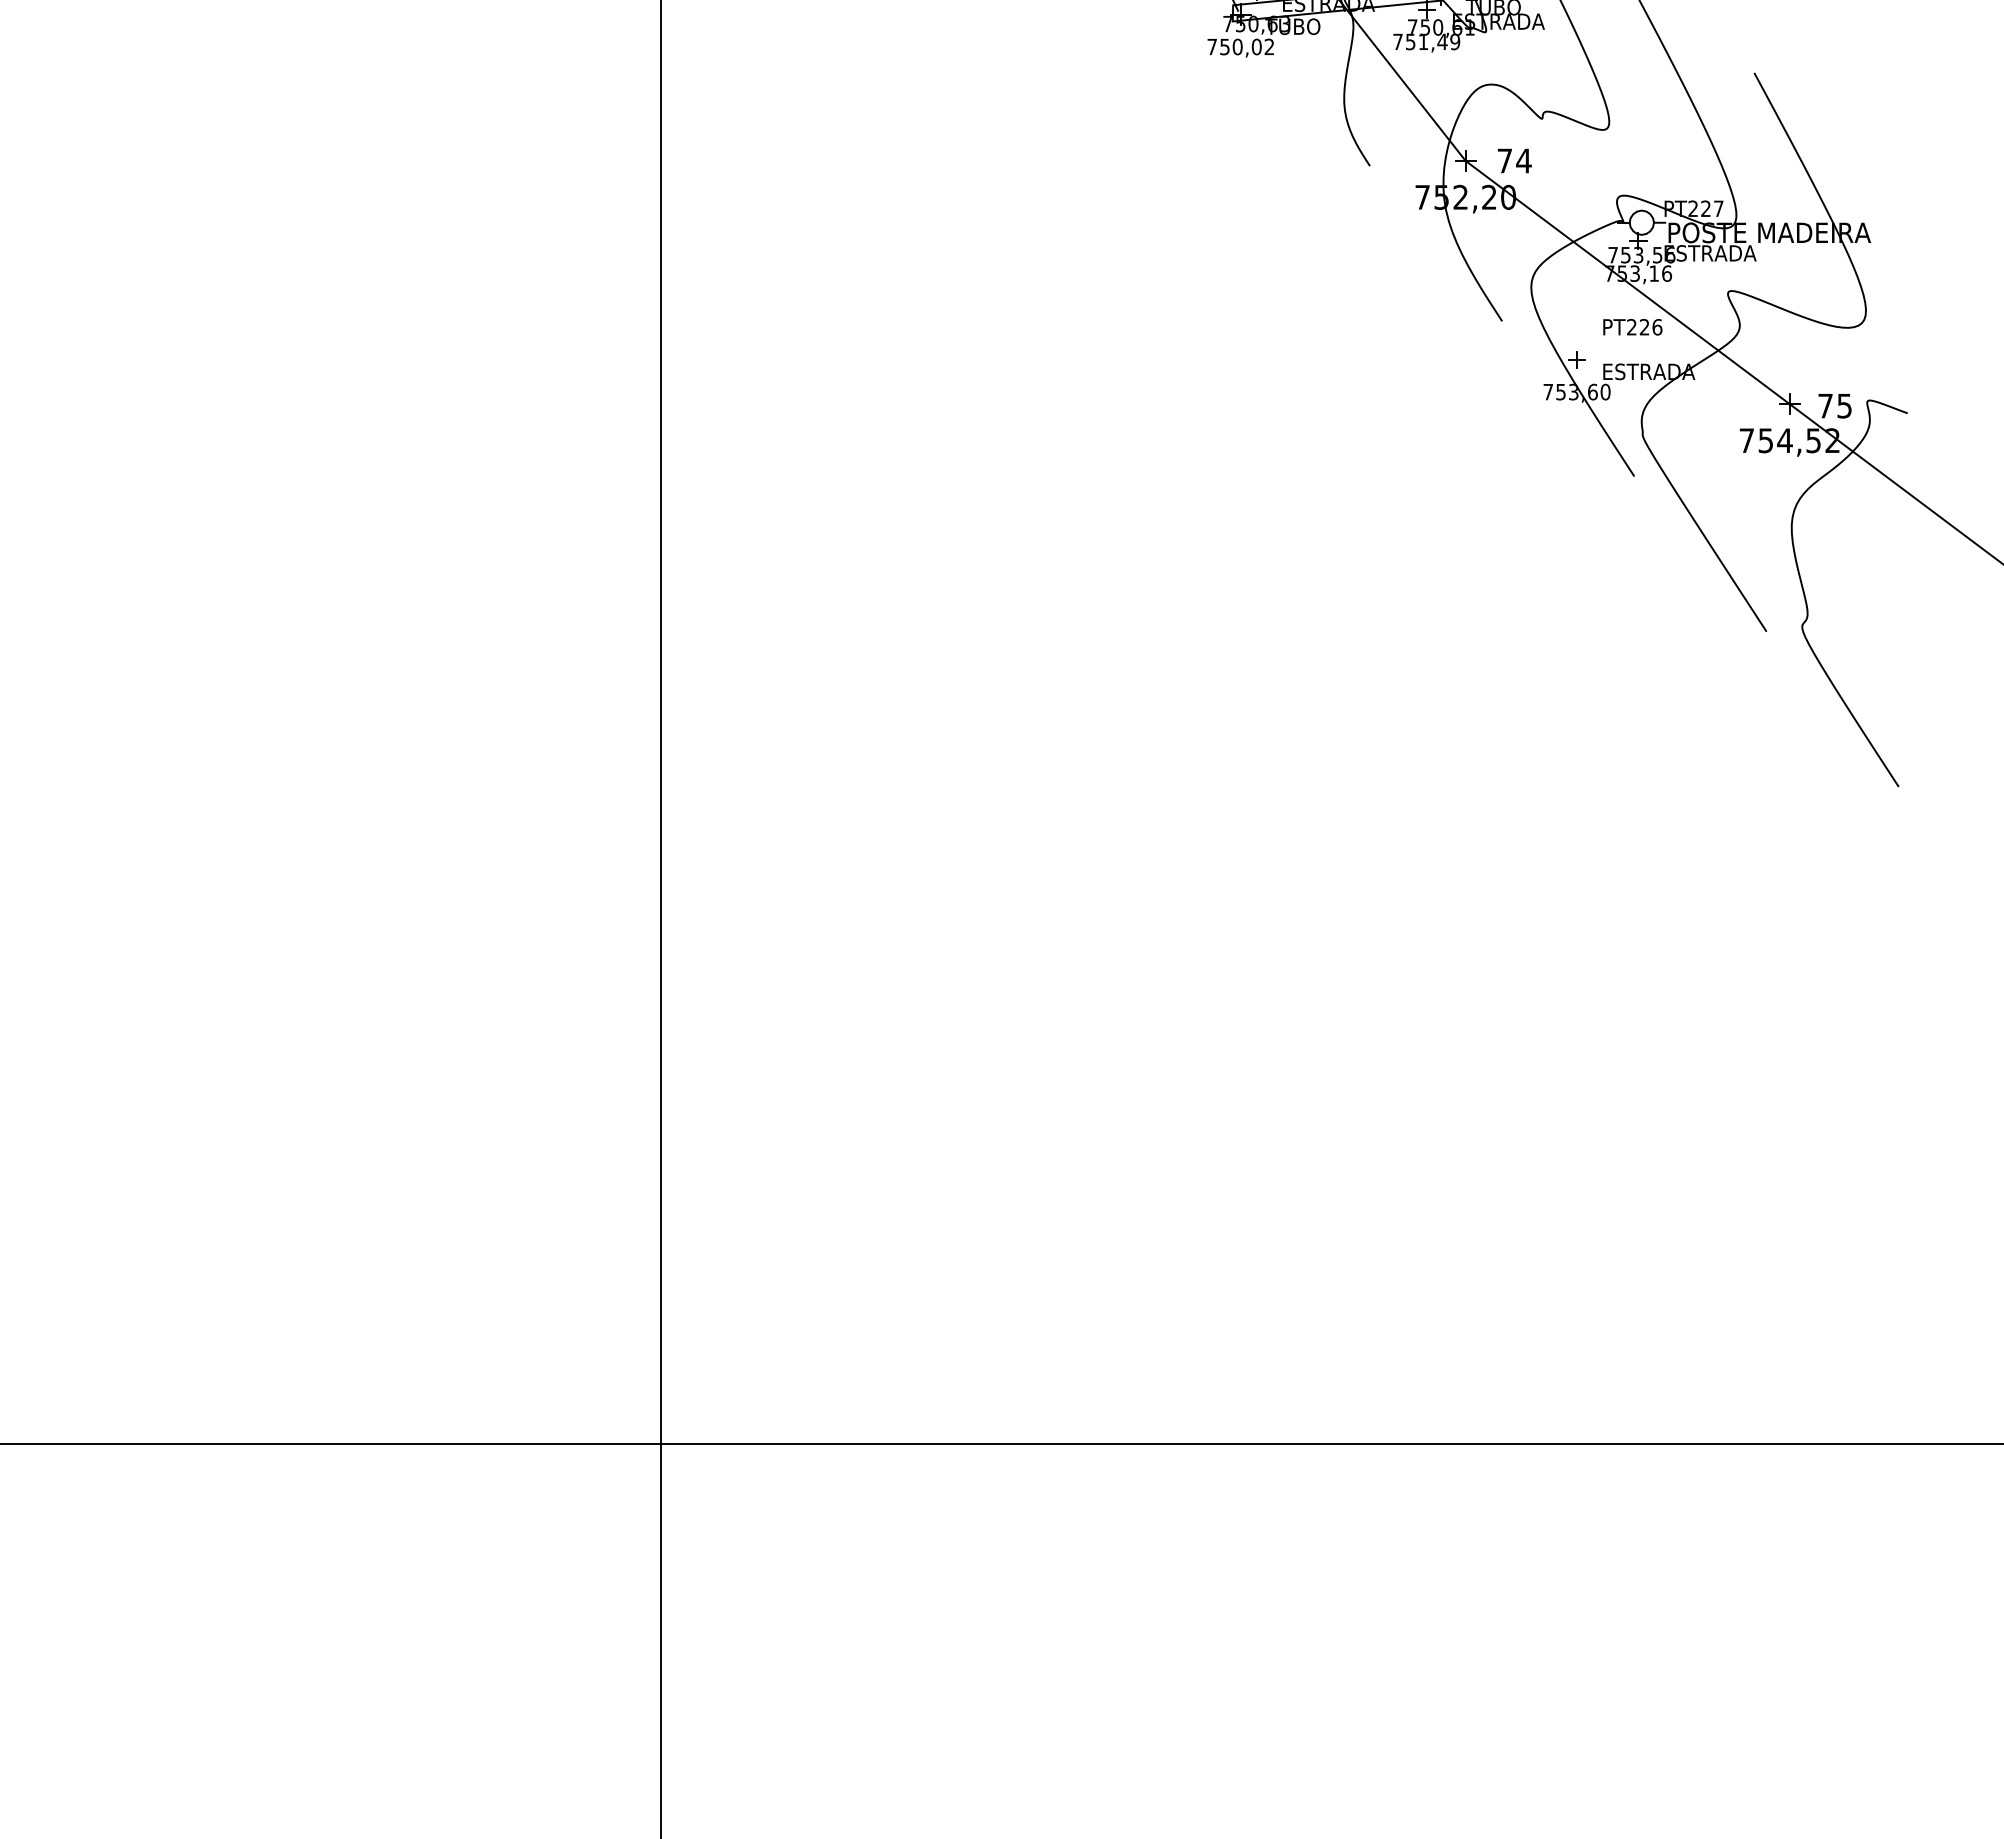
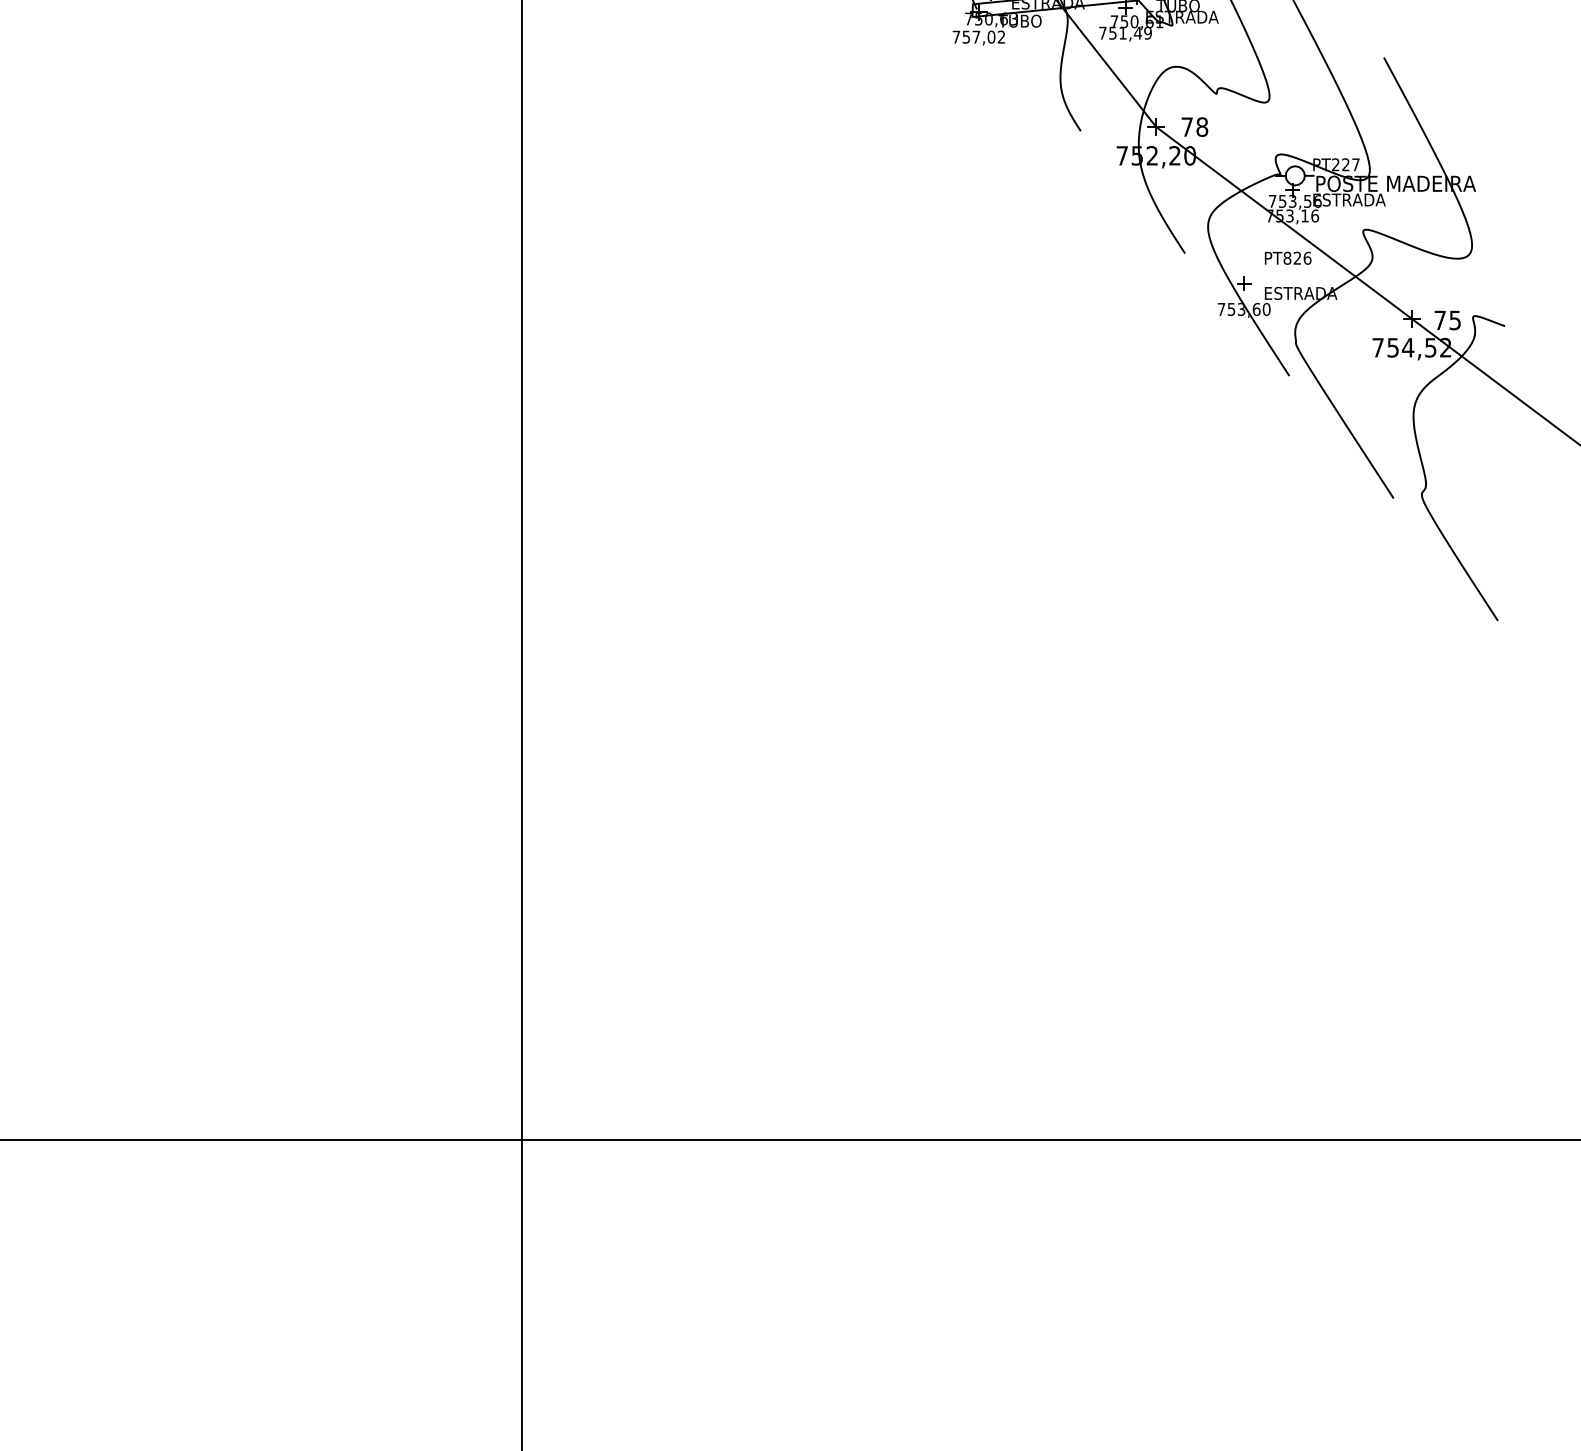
text: (1237, 46) -> (976, 36), 750,02 -> 757,02
text: (1523, 160) -> (1201, 126), 74 -> 78
text: (1631, 327) -> (1287, 258), PT226 -> PT826

